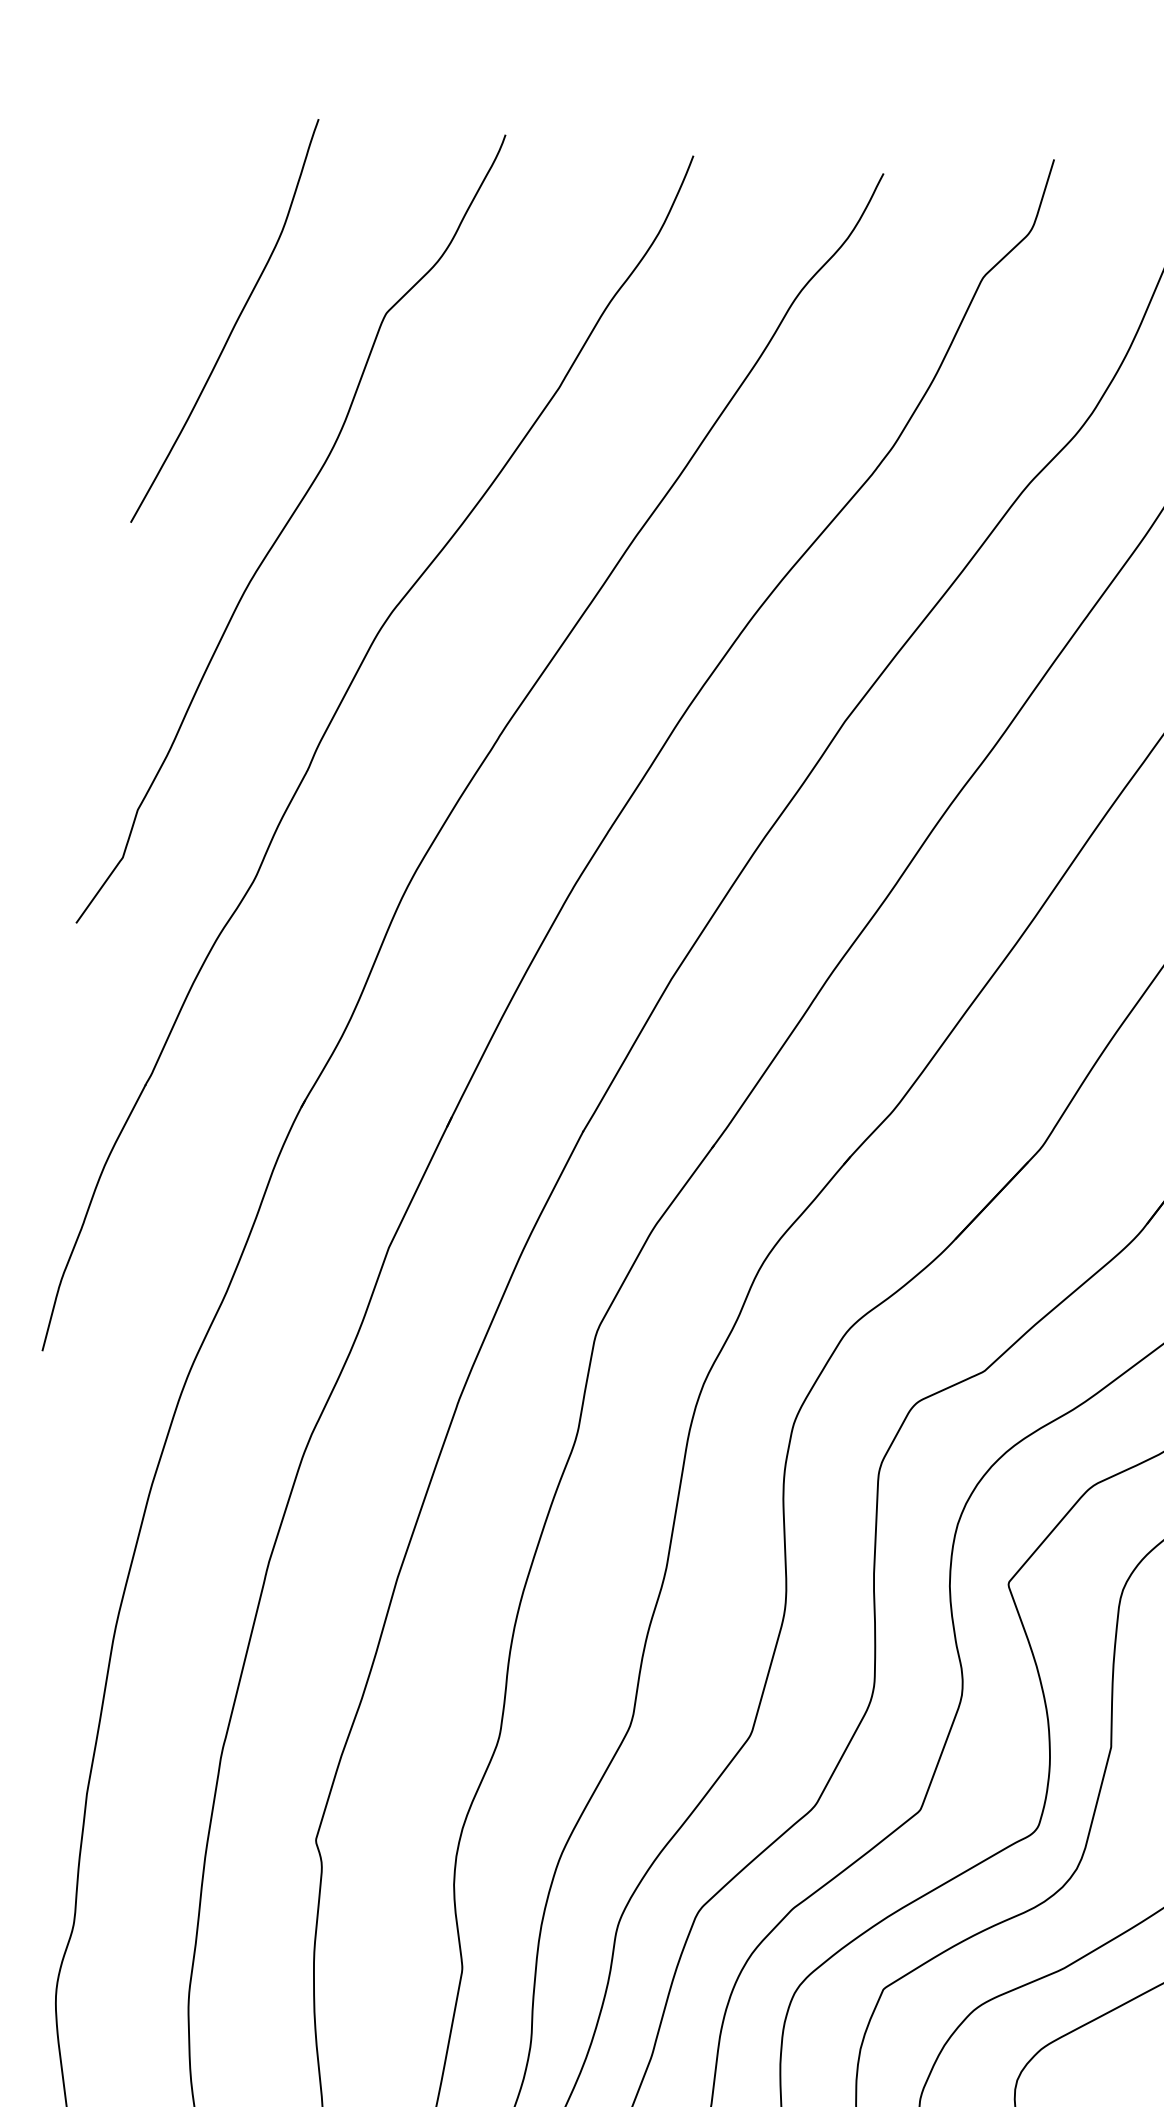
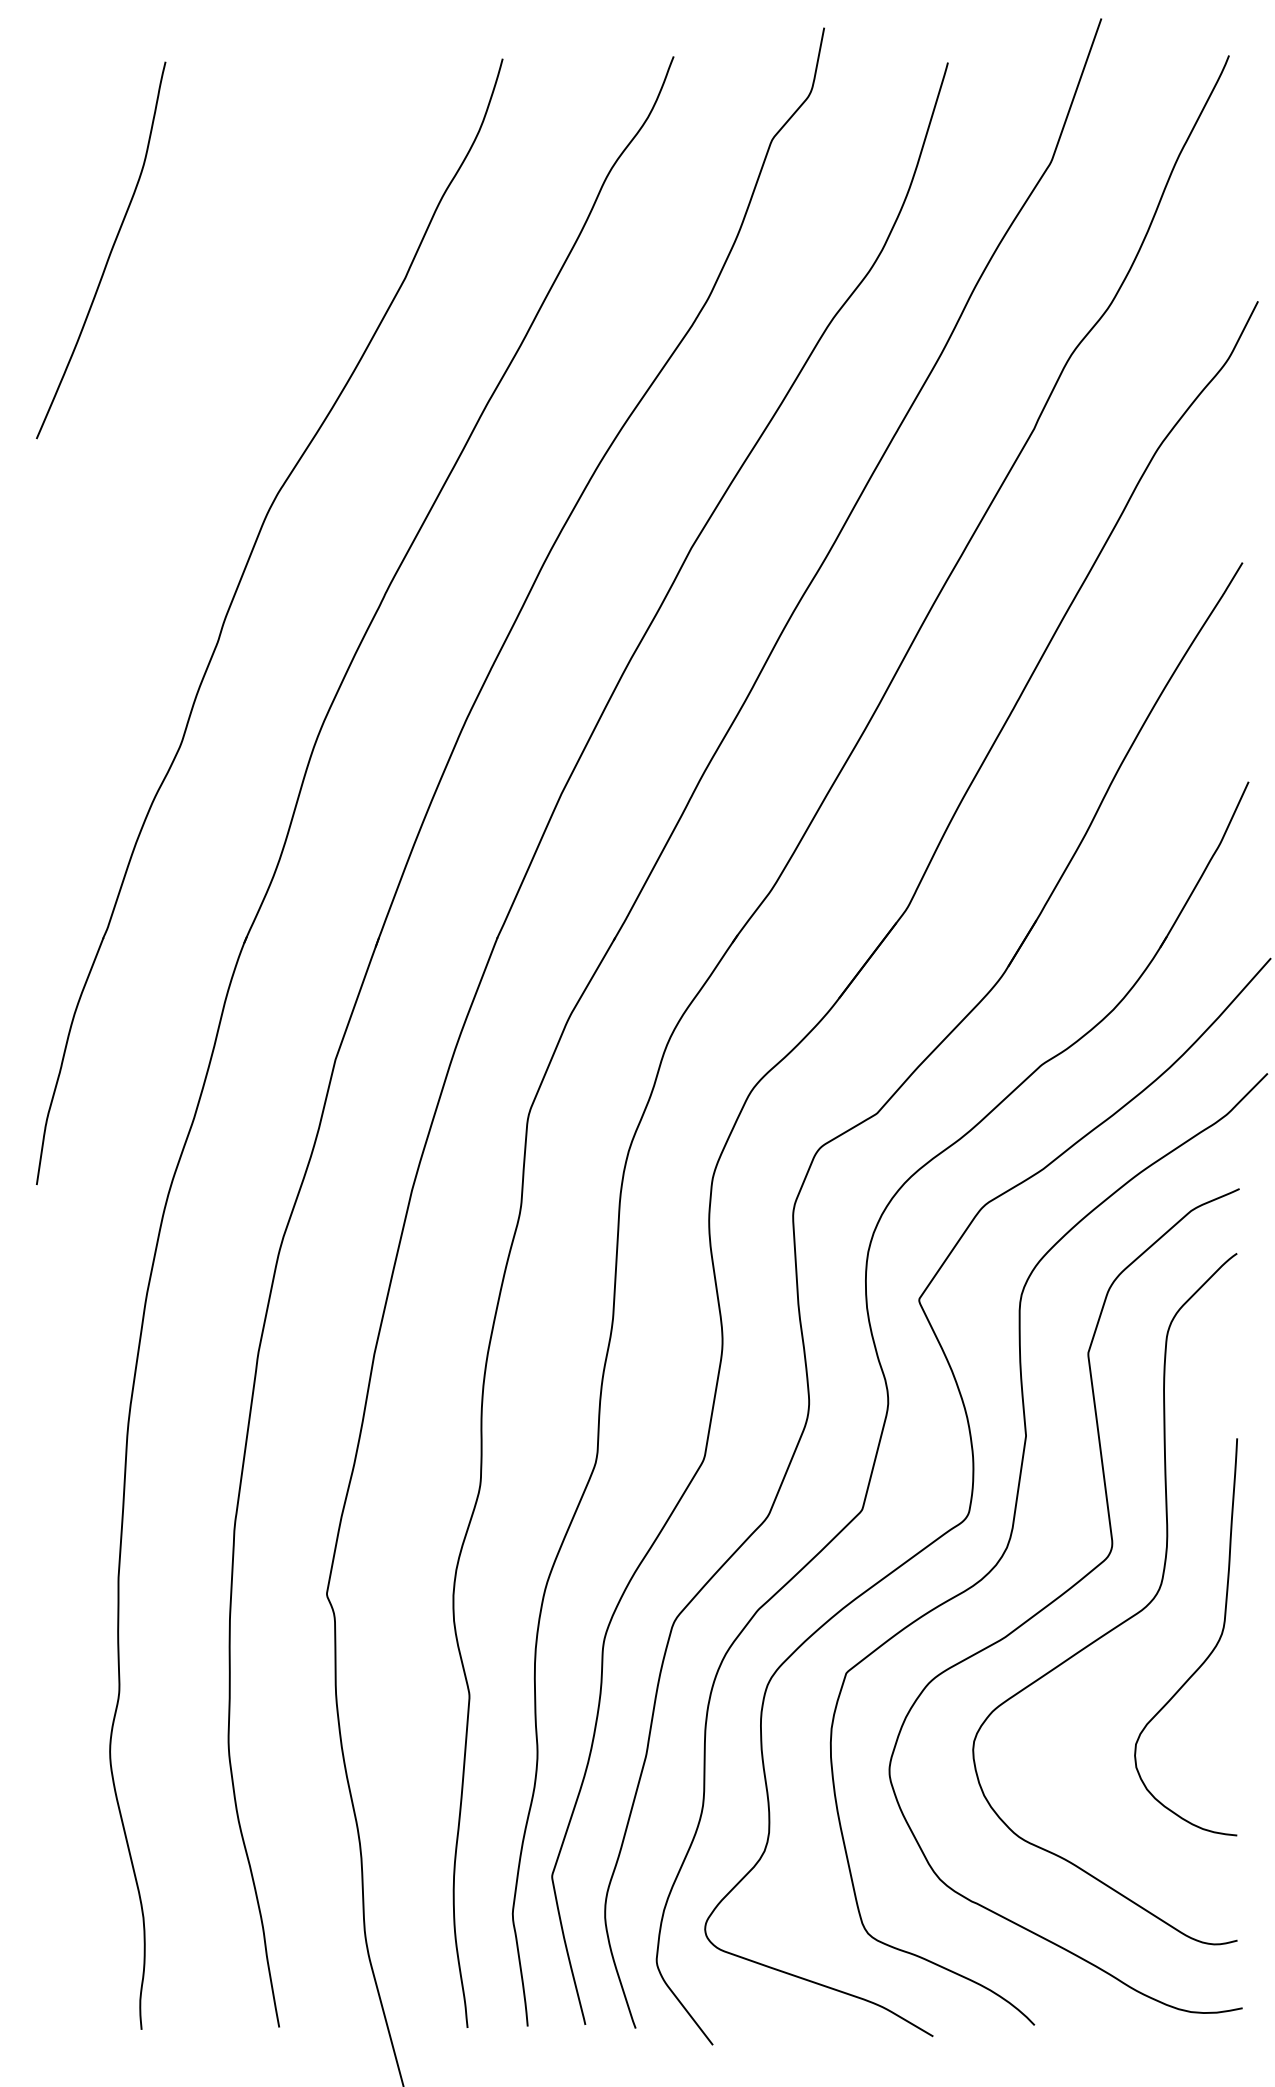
curve: (286, 526) -> (175, 427), removed

